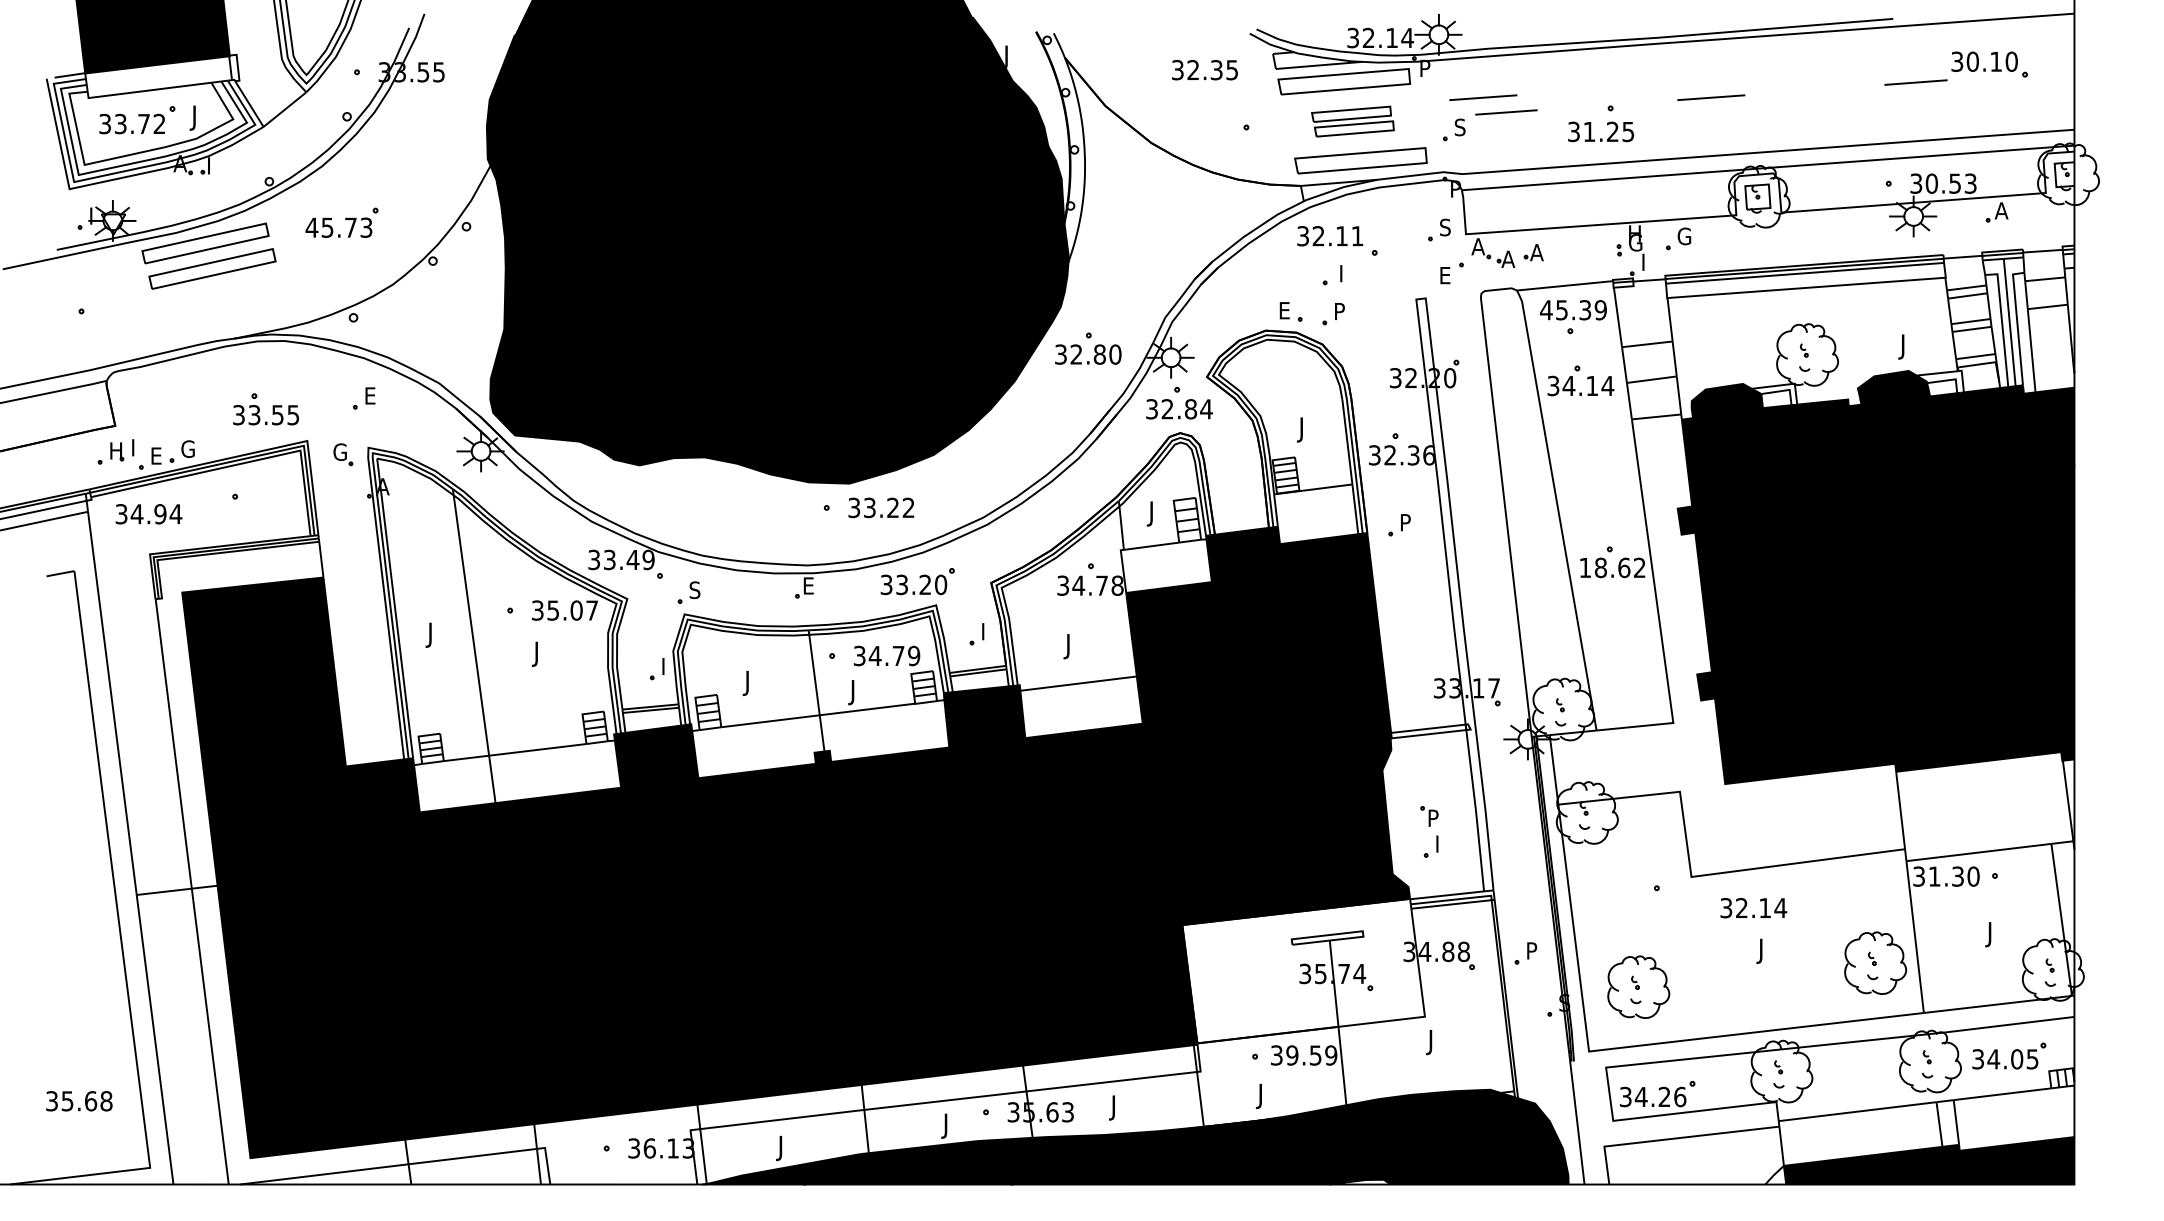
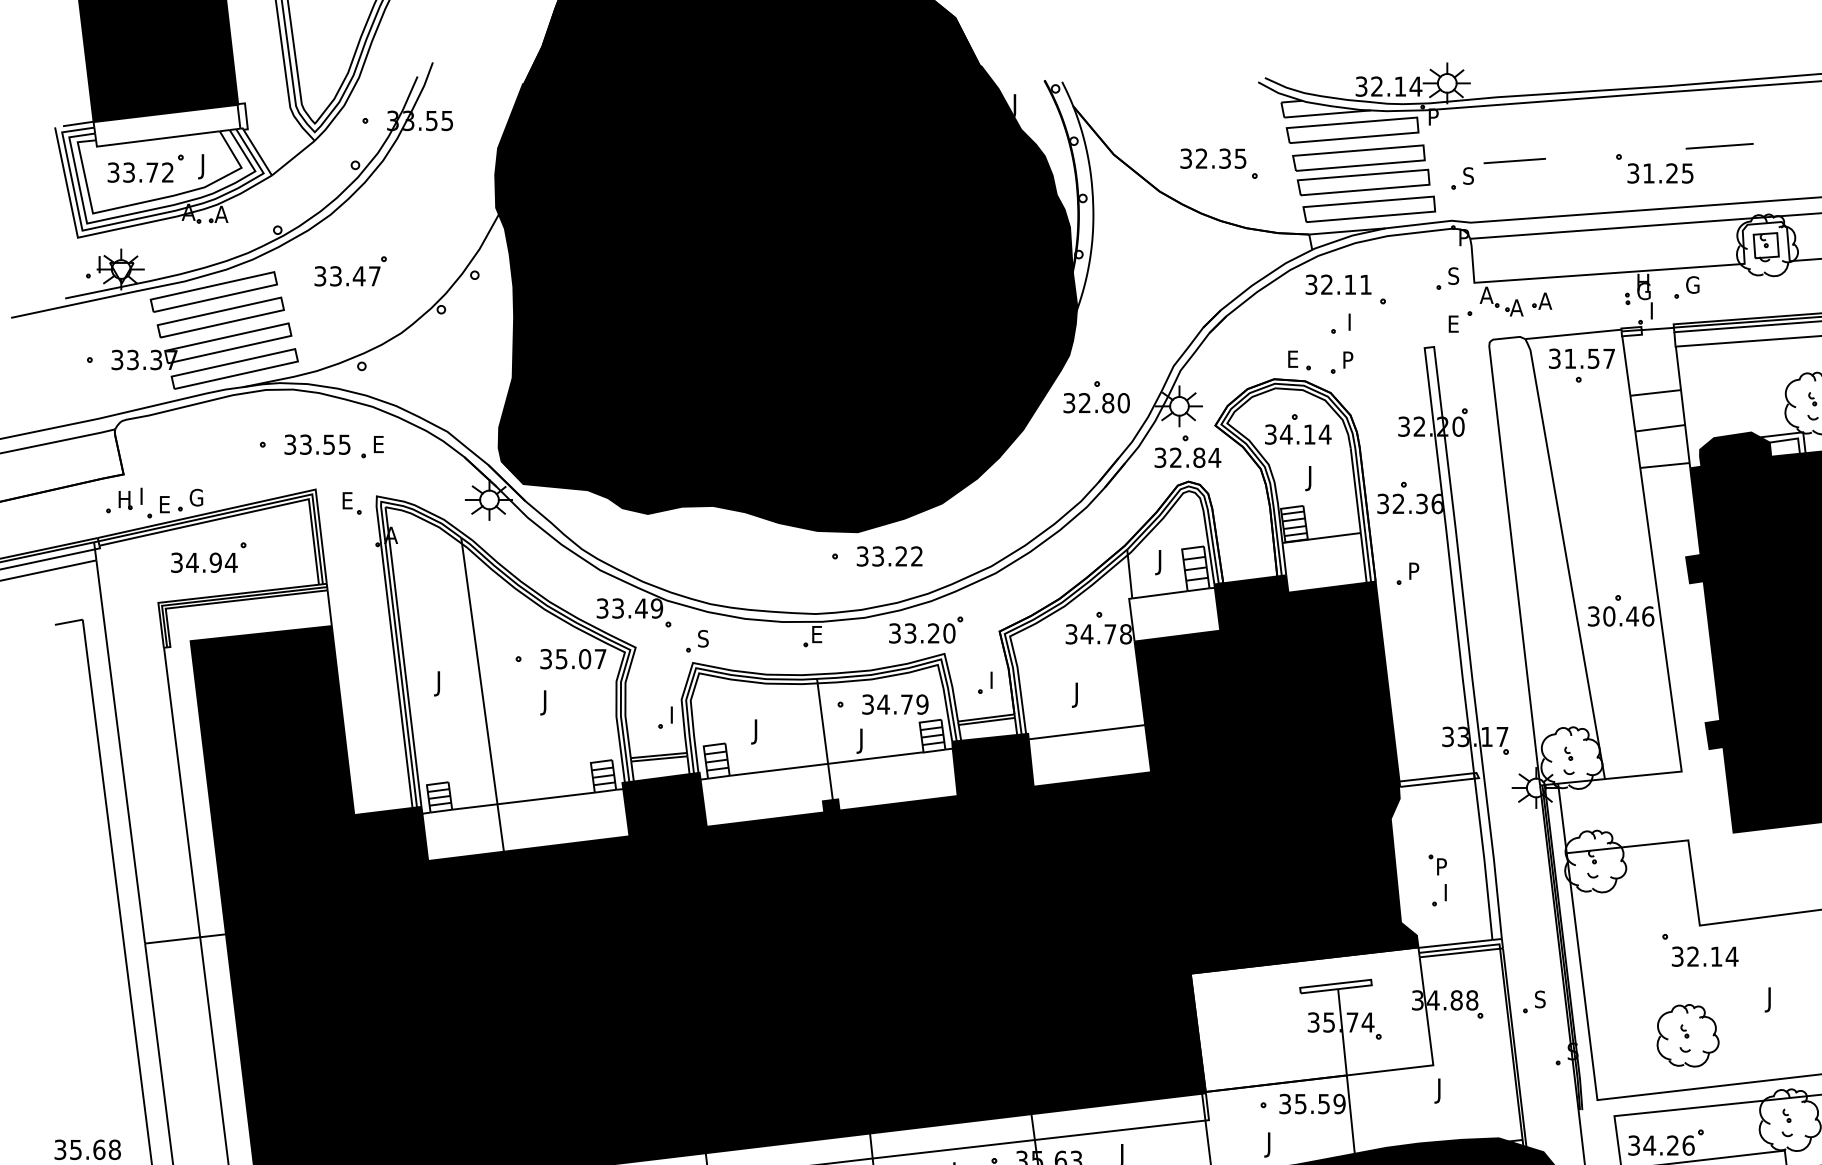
text: (1204, 70) -> (1212, 159), moved
line: (1483, 97) -> (1491, 146), removed
part: (1352, 121) -> (1360, 170), size x1.67
text: (1600, 131) -> (1659, 173), moved
text: (212, 165) -> (220, 214), I -> A
text: (338, 227) -> (346, 276), 45.73 -> 33.47
part: (196, 307) -> (204, 356), added
text: (1573, 310) -> (1581, 359), 45.39 -> 31.57
part: (1587, 379) -> (1304, 428), moved
text: (265, 415) -> (316, 445), moved
text: (339, 451) -> (347, 500), G -> E
text: (148, 514) -> (203, 563), moved
text: (1612, 567) -> (1620, 616), 18.62 -> 30.46
text: (1753, 908) -> (1704, 957), moved
text: (1531, 950) -> (1539, 999), P -> S
part: (1638, 986) -> (1687, 1035), moved
text: (1292, 1055) -> (1300, 1104), 39.59 -> 35.59

